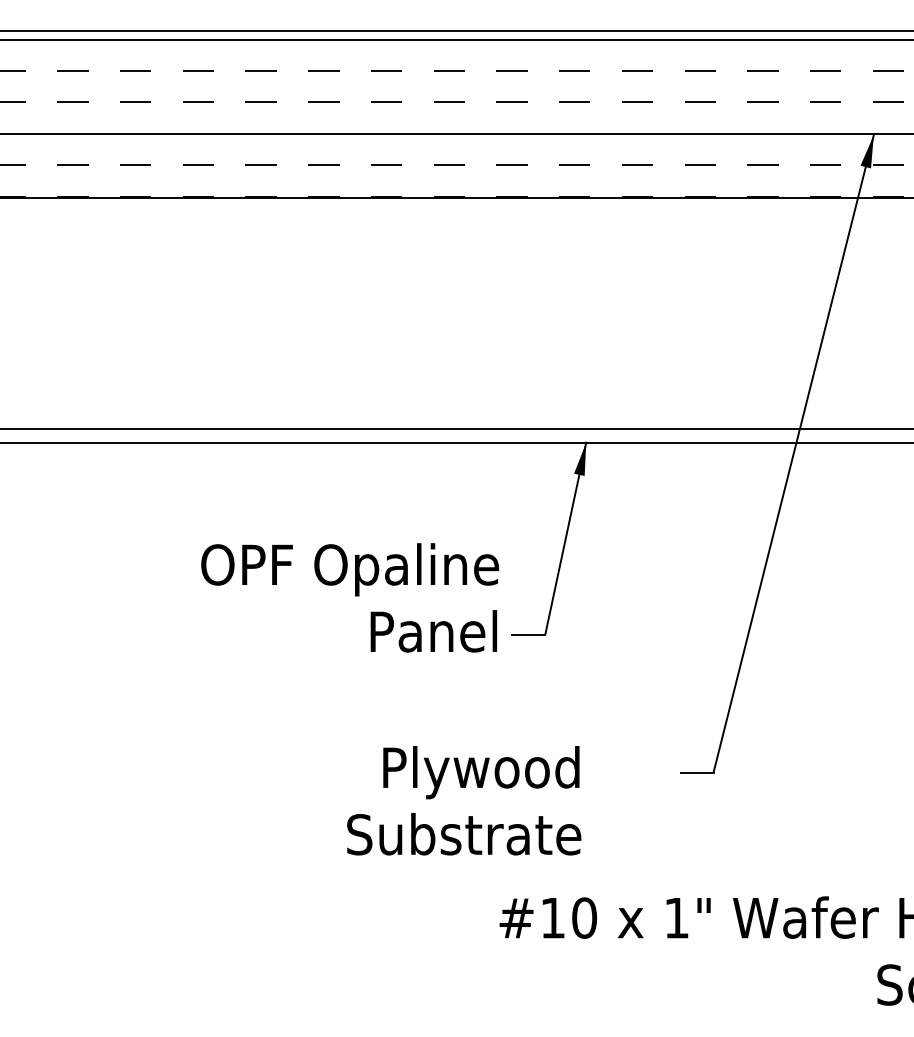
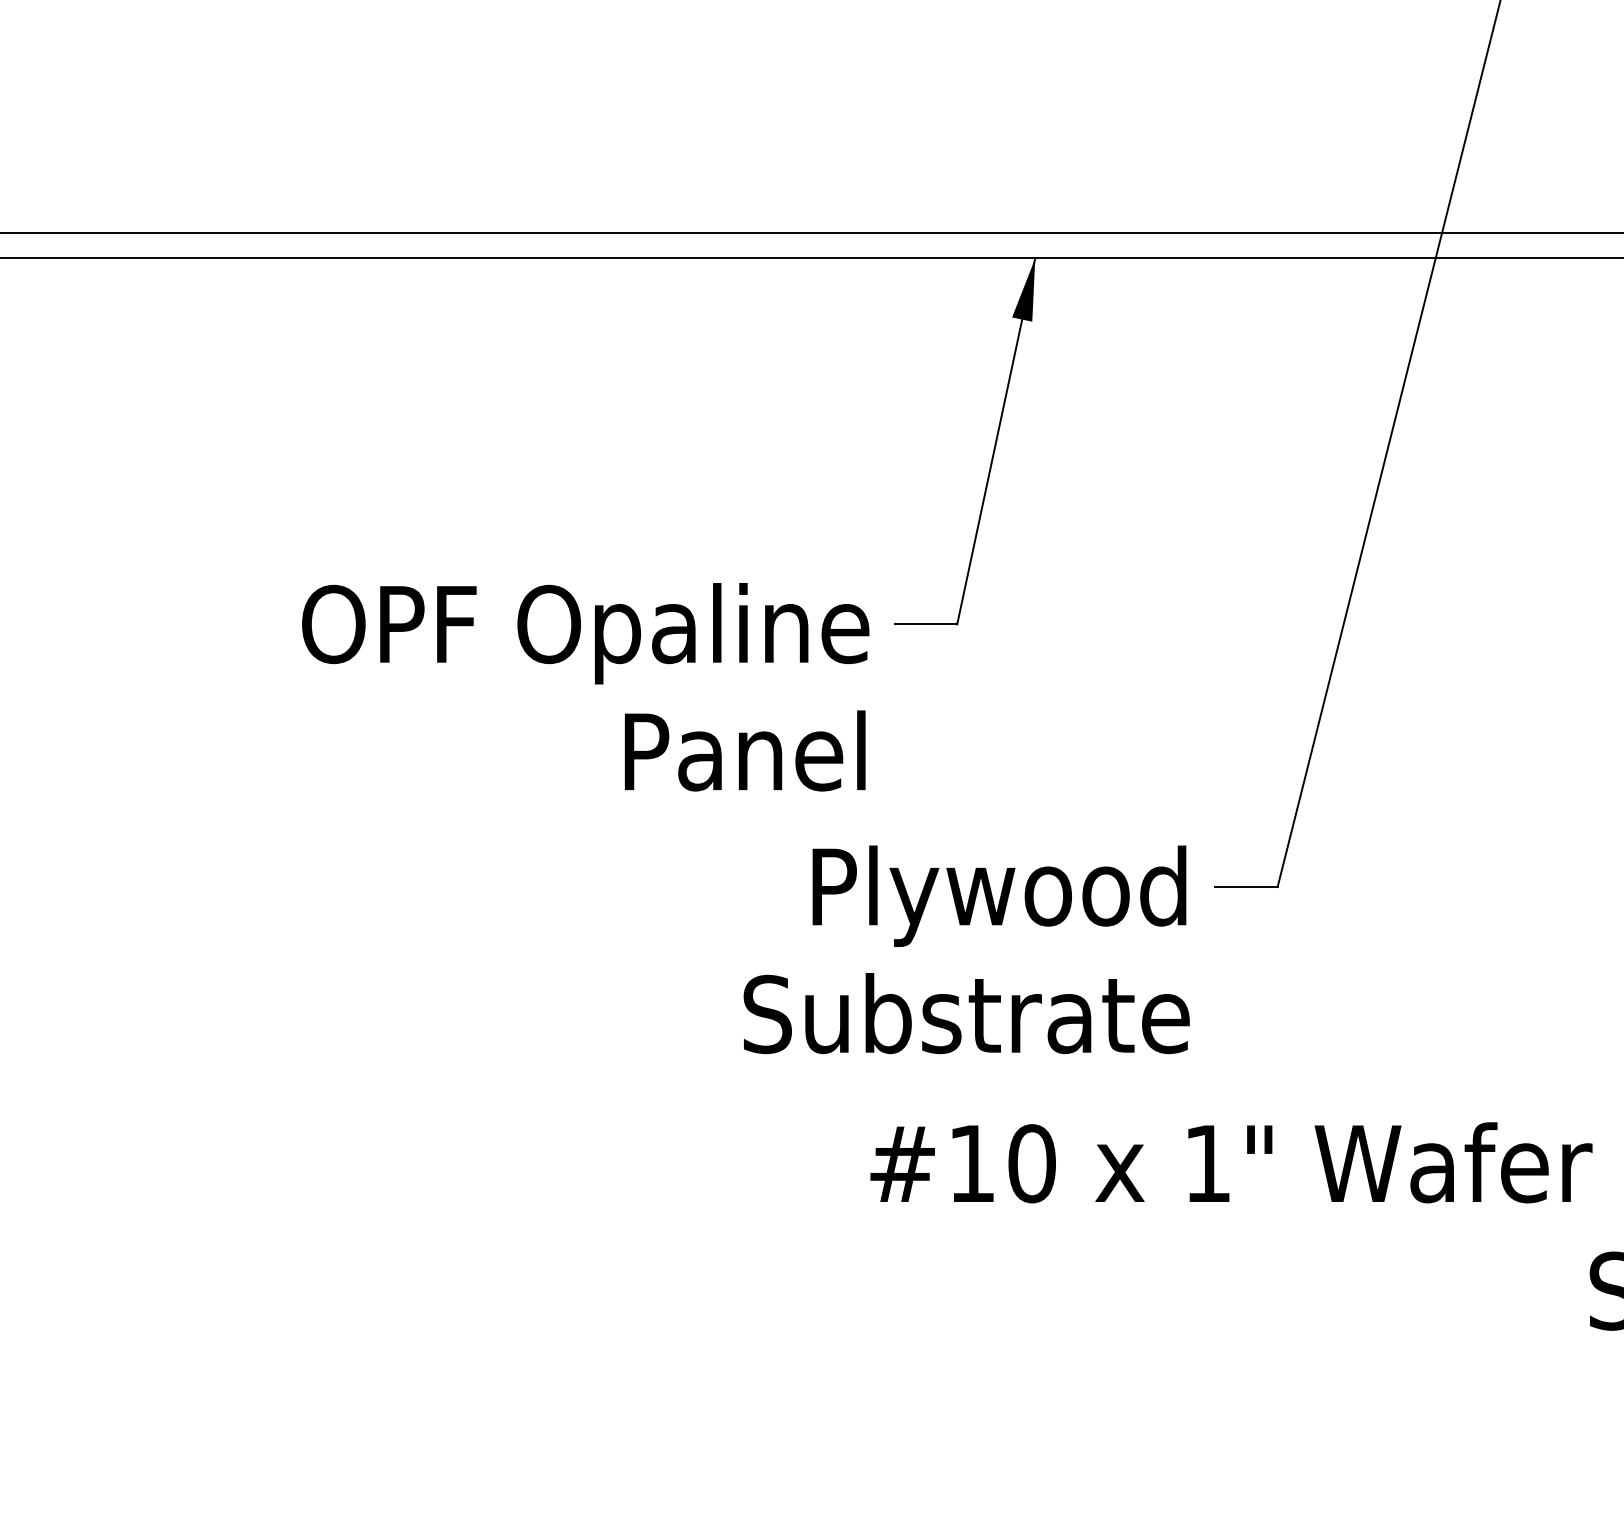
text: (350, 597) -> (586, 686), moved
text: (464, 800) -> (967, 949), moved

